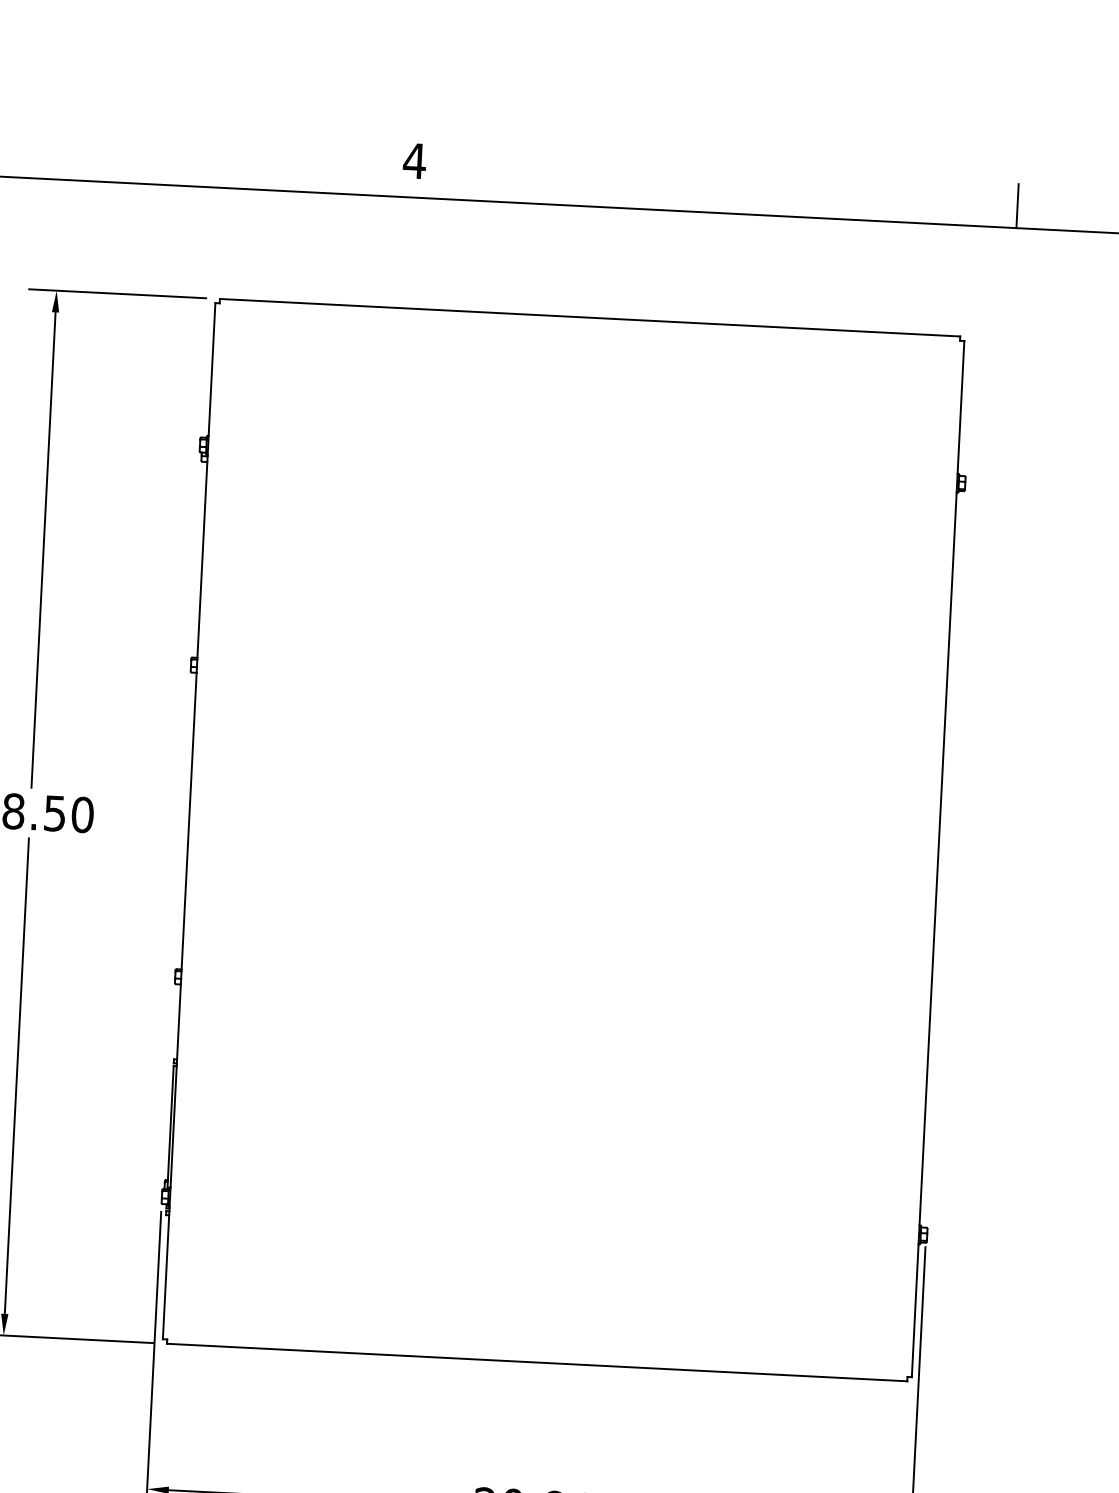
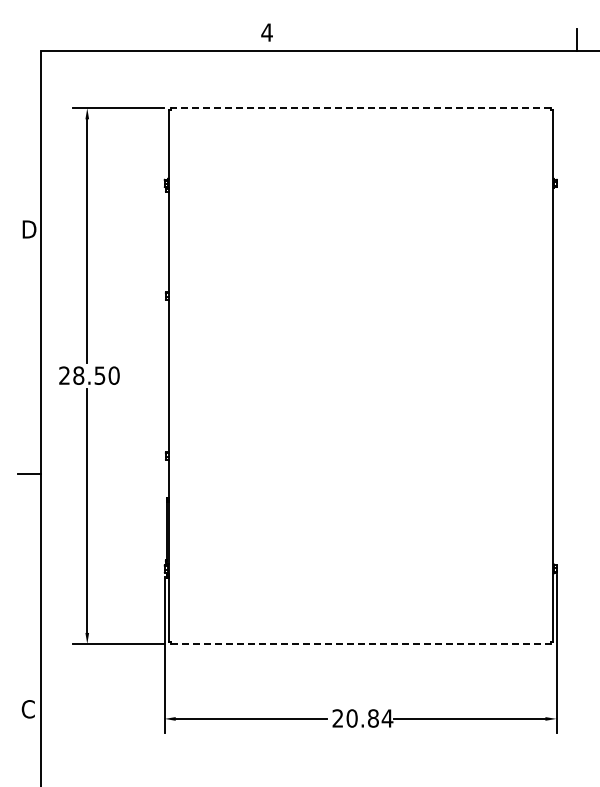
line: (589, 318) -> (360, 108), solid -> dashed
line: (536, 1363) -> (360, 644), solid -> dashed

